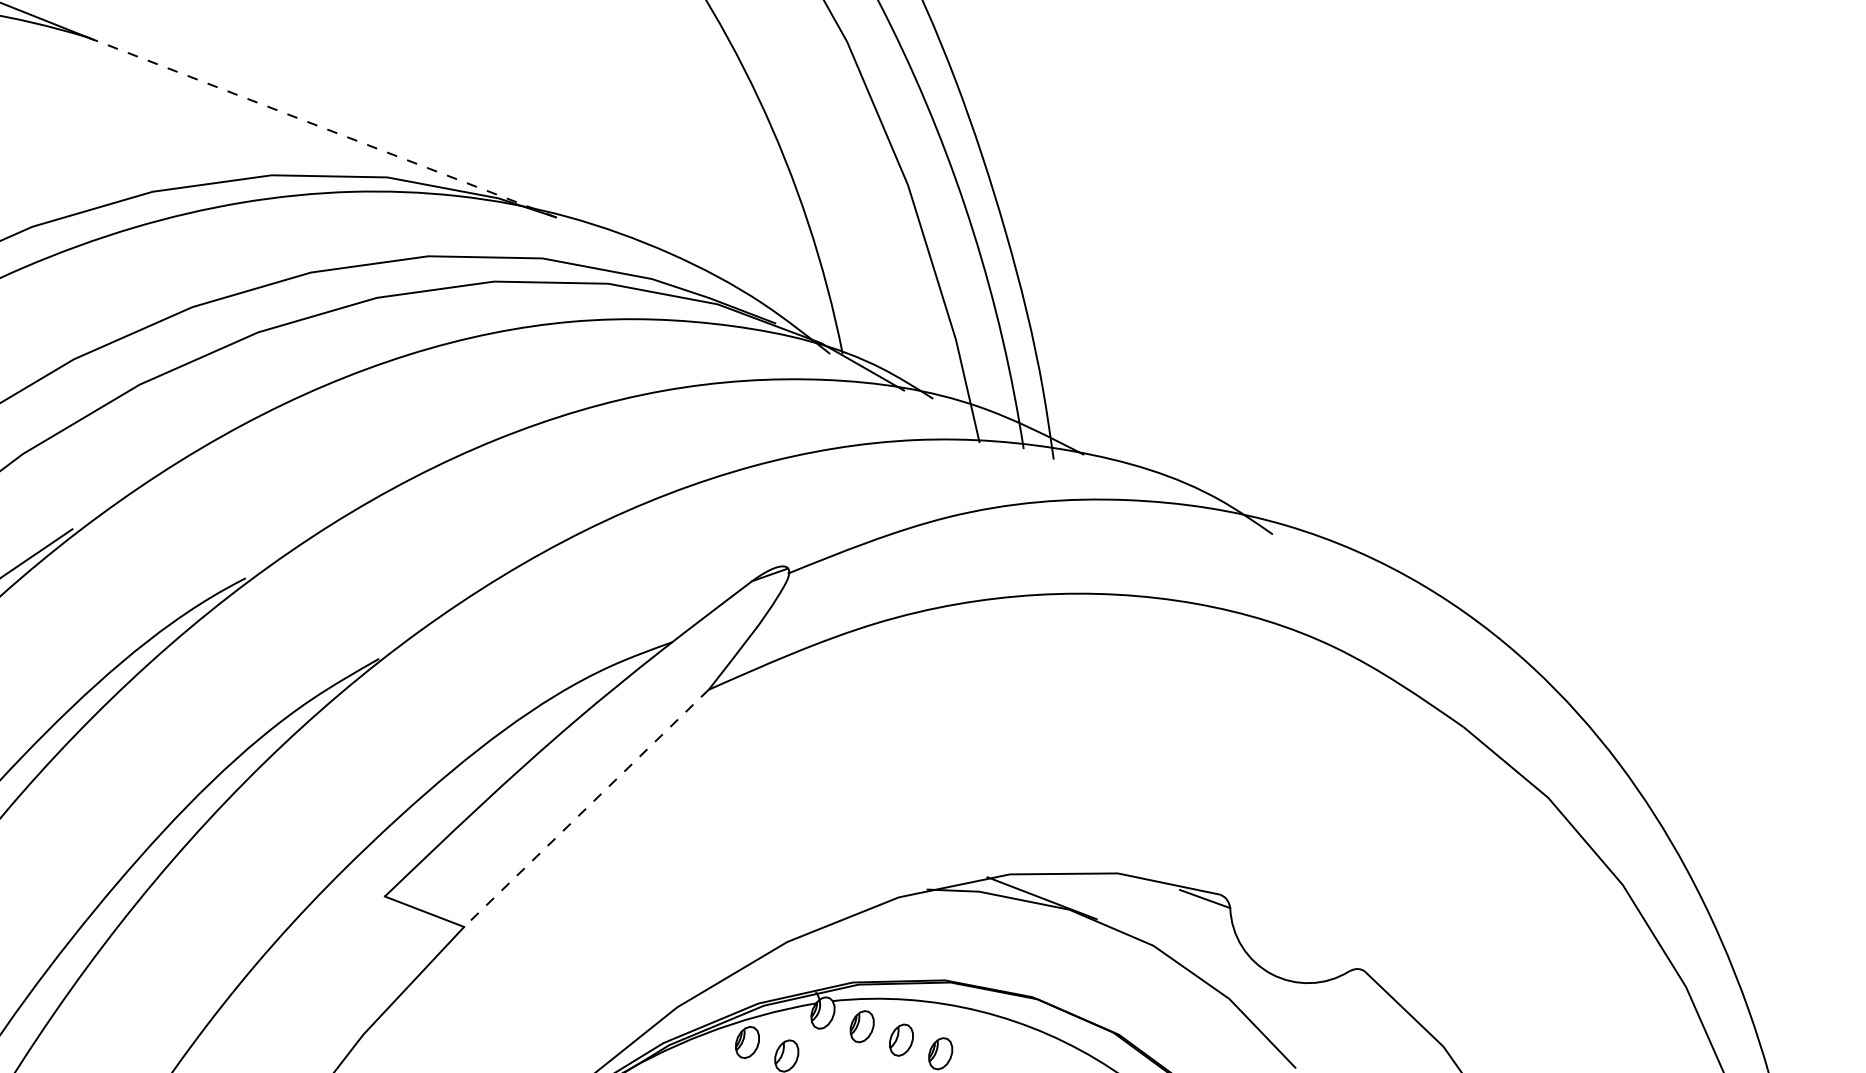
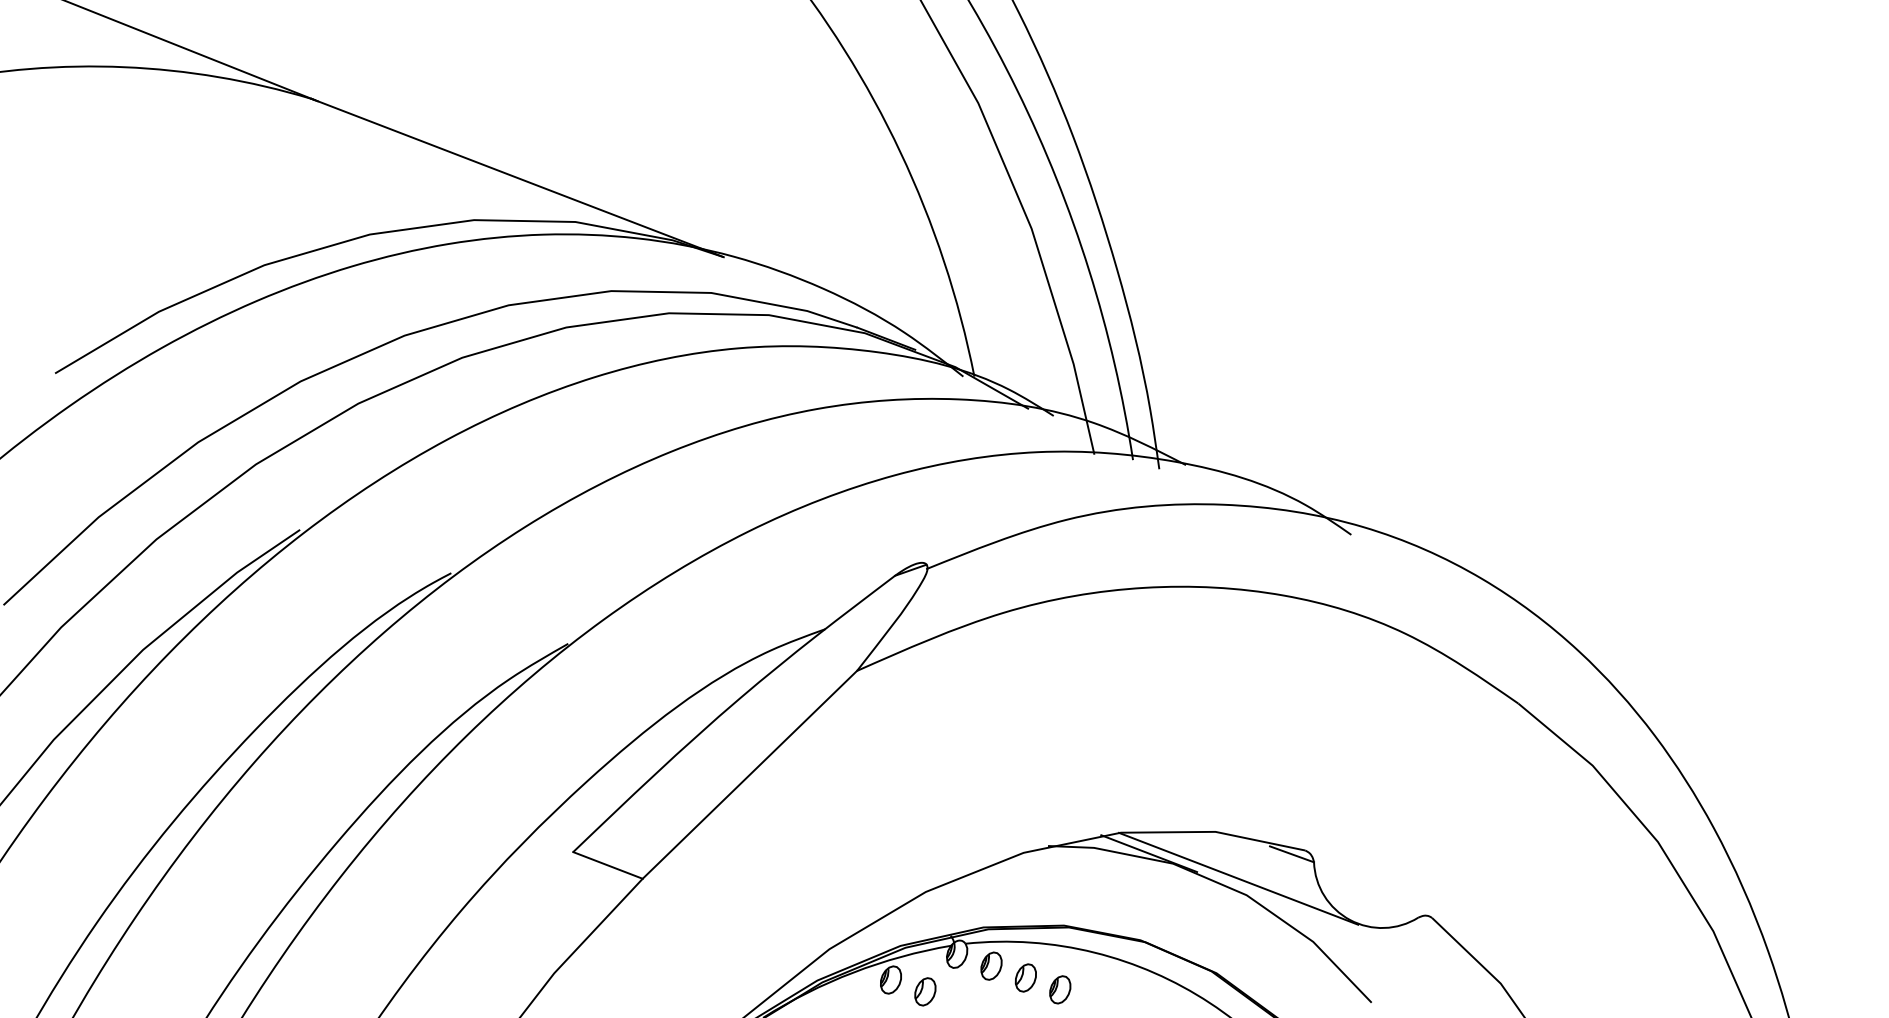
line: (321, 127) -> (517, 178), dashed -> solid
line: (586, 809) -> (749, 775), dashed -> solid
line: (1144, 926) -> (1238, 878), added

